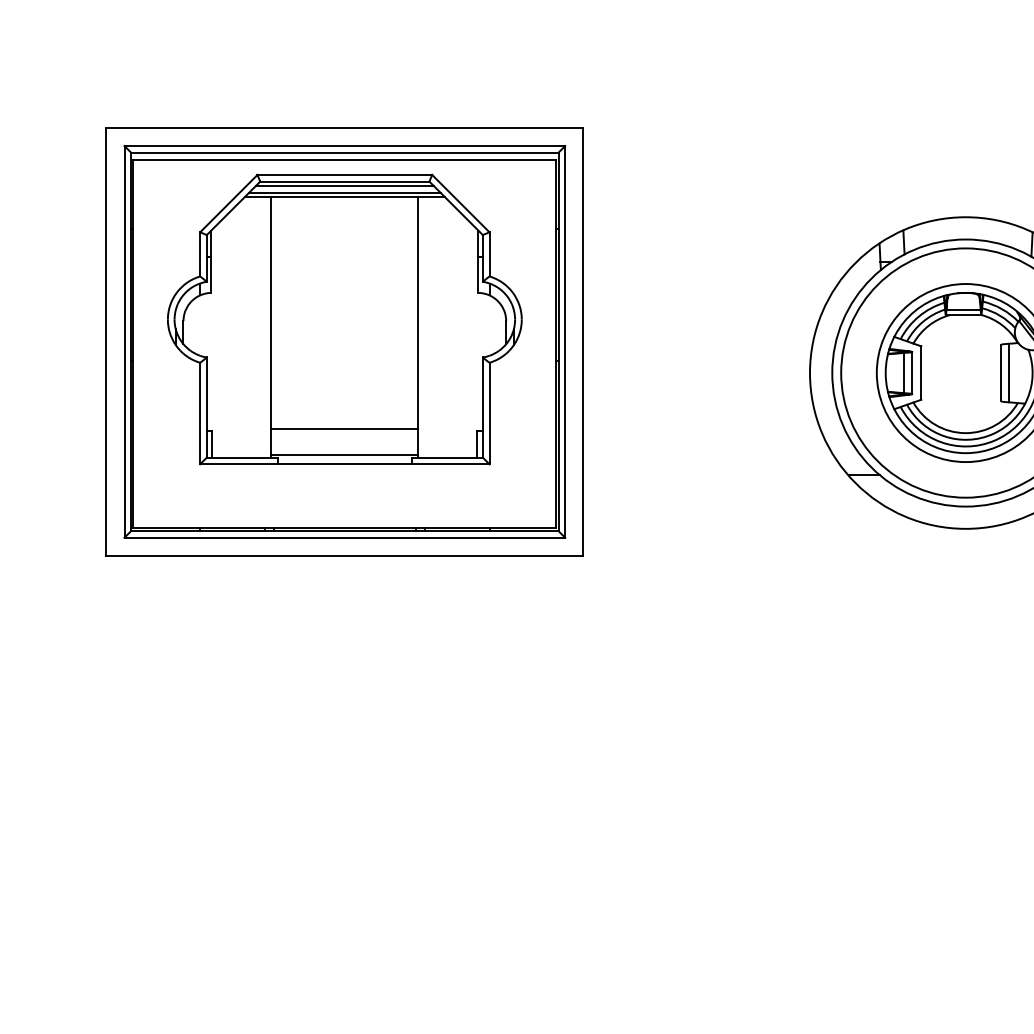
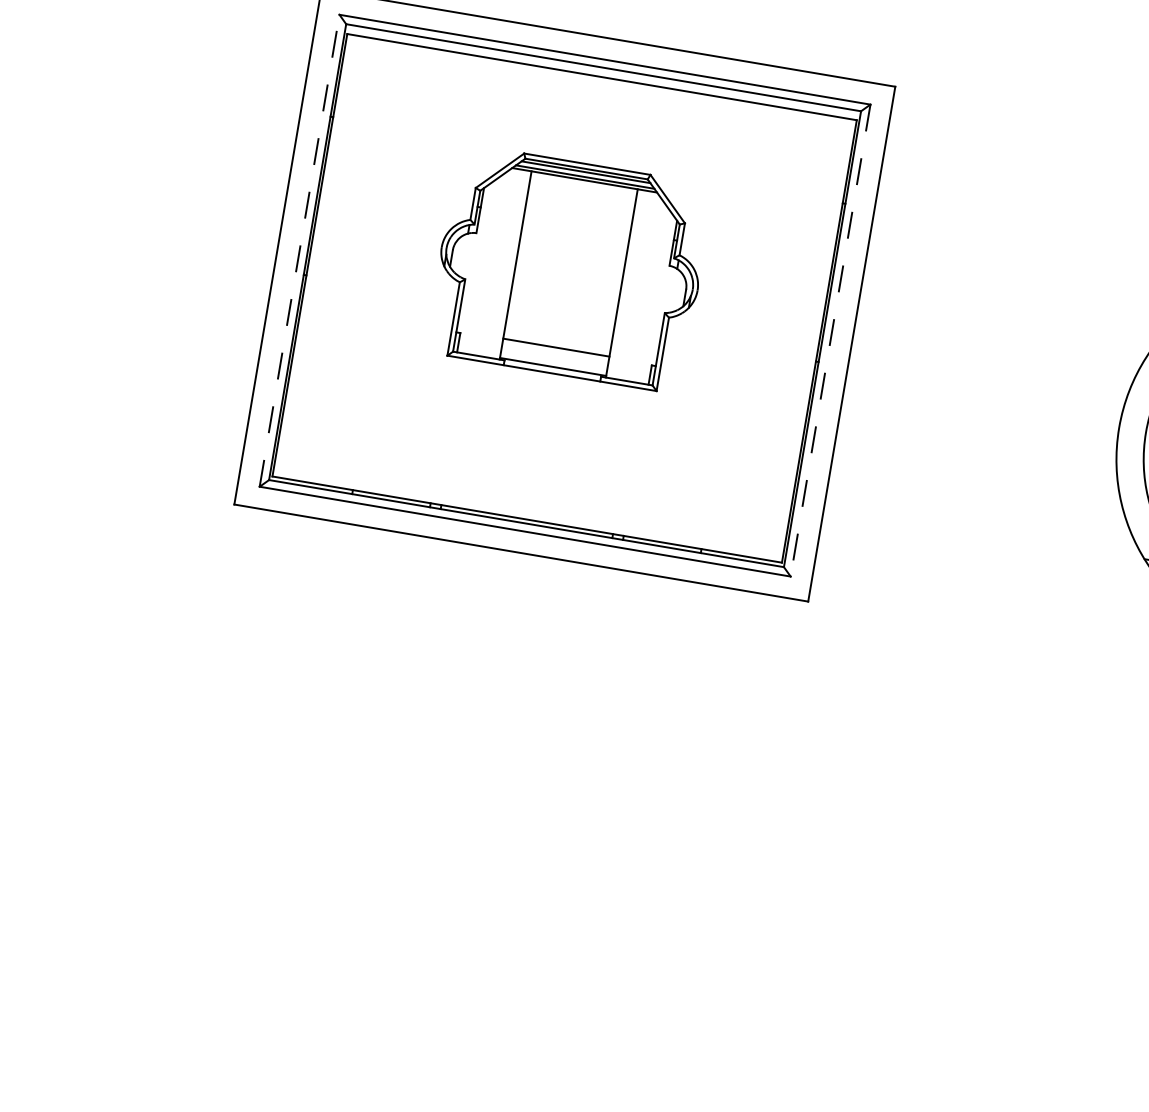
part: (344, 319) -> (569, 268), size x0.6
line: (124, 341) -> (299, 250), solid -> dashed
line: (565, 341) -> (831, 340), solid -> dashed

